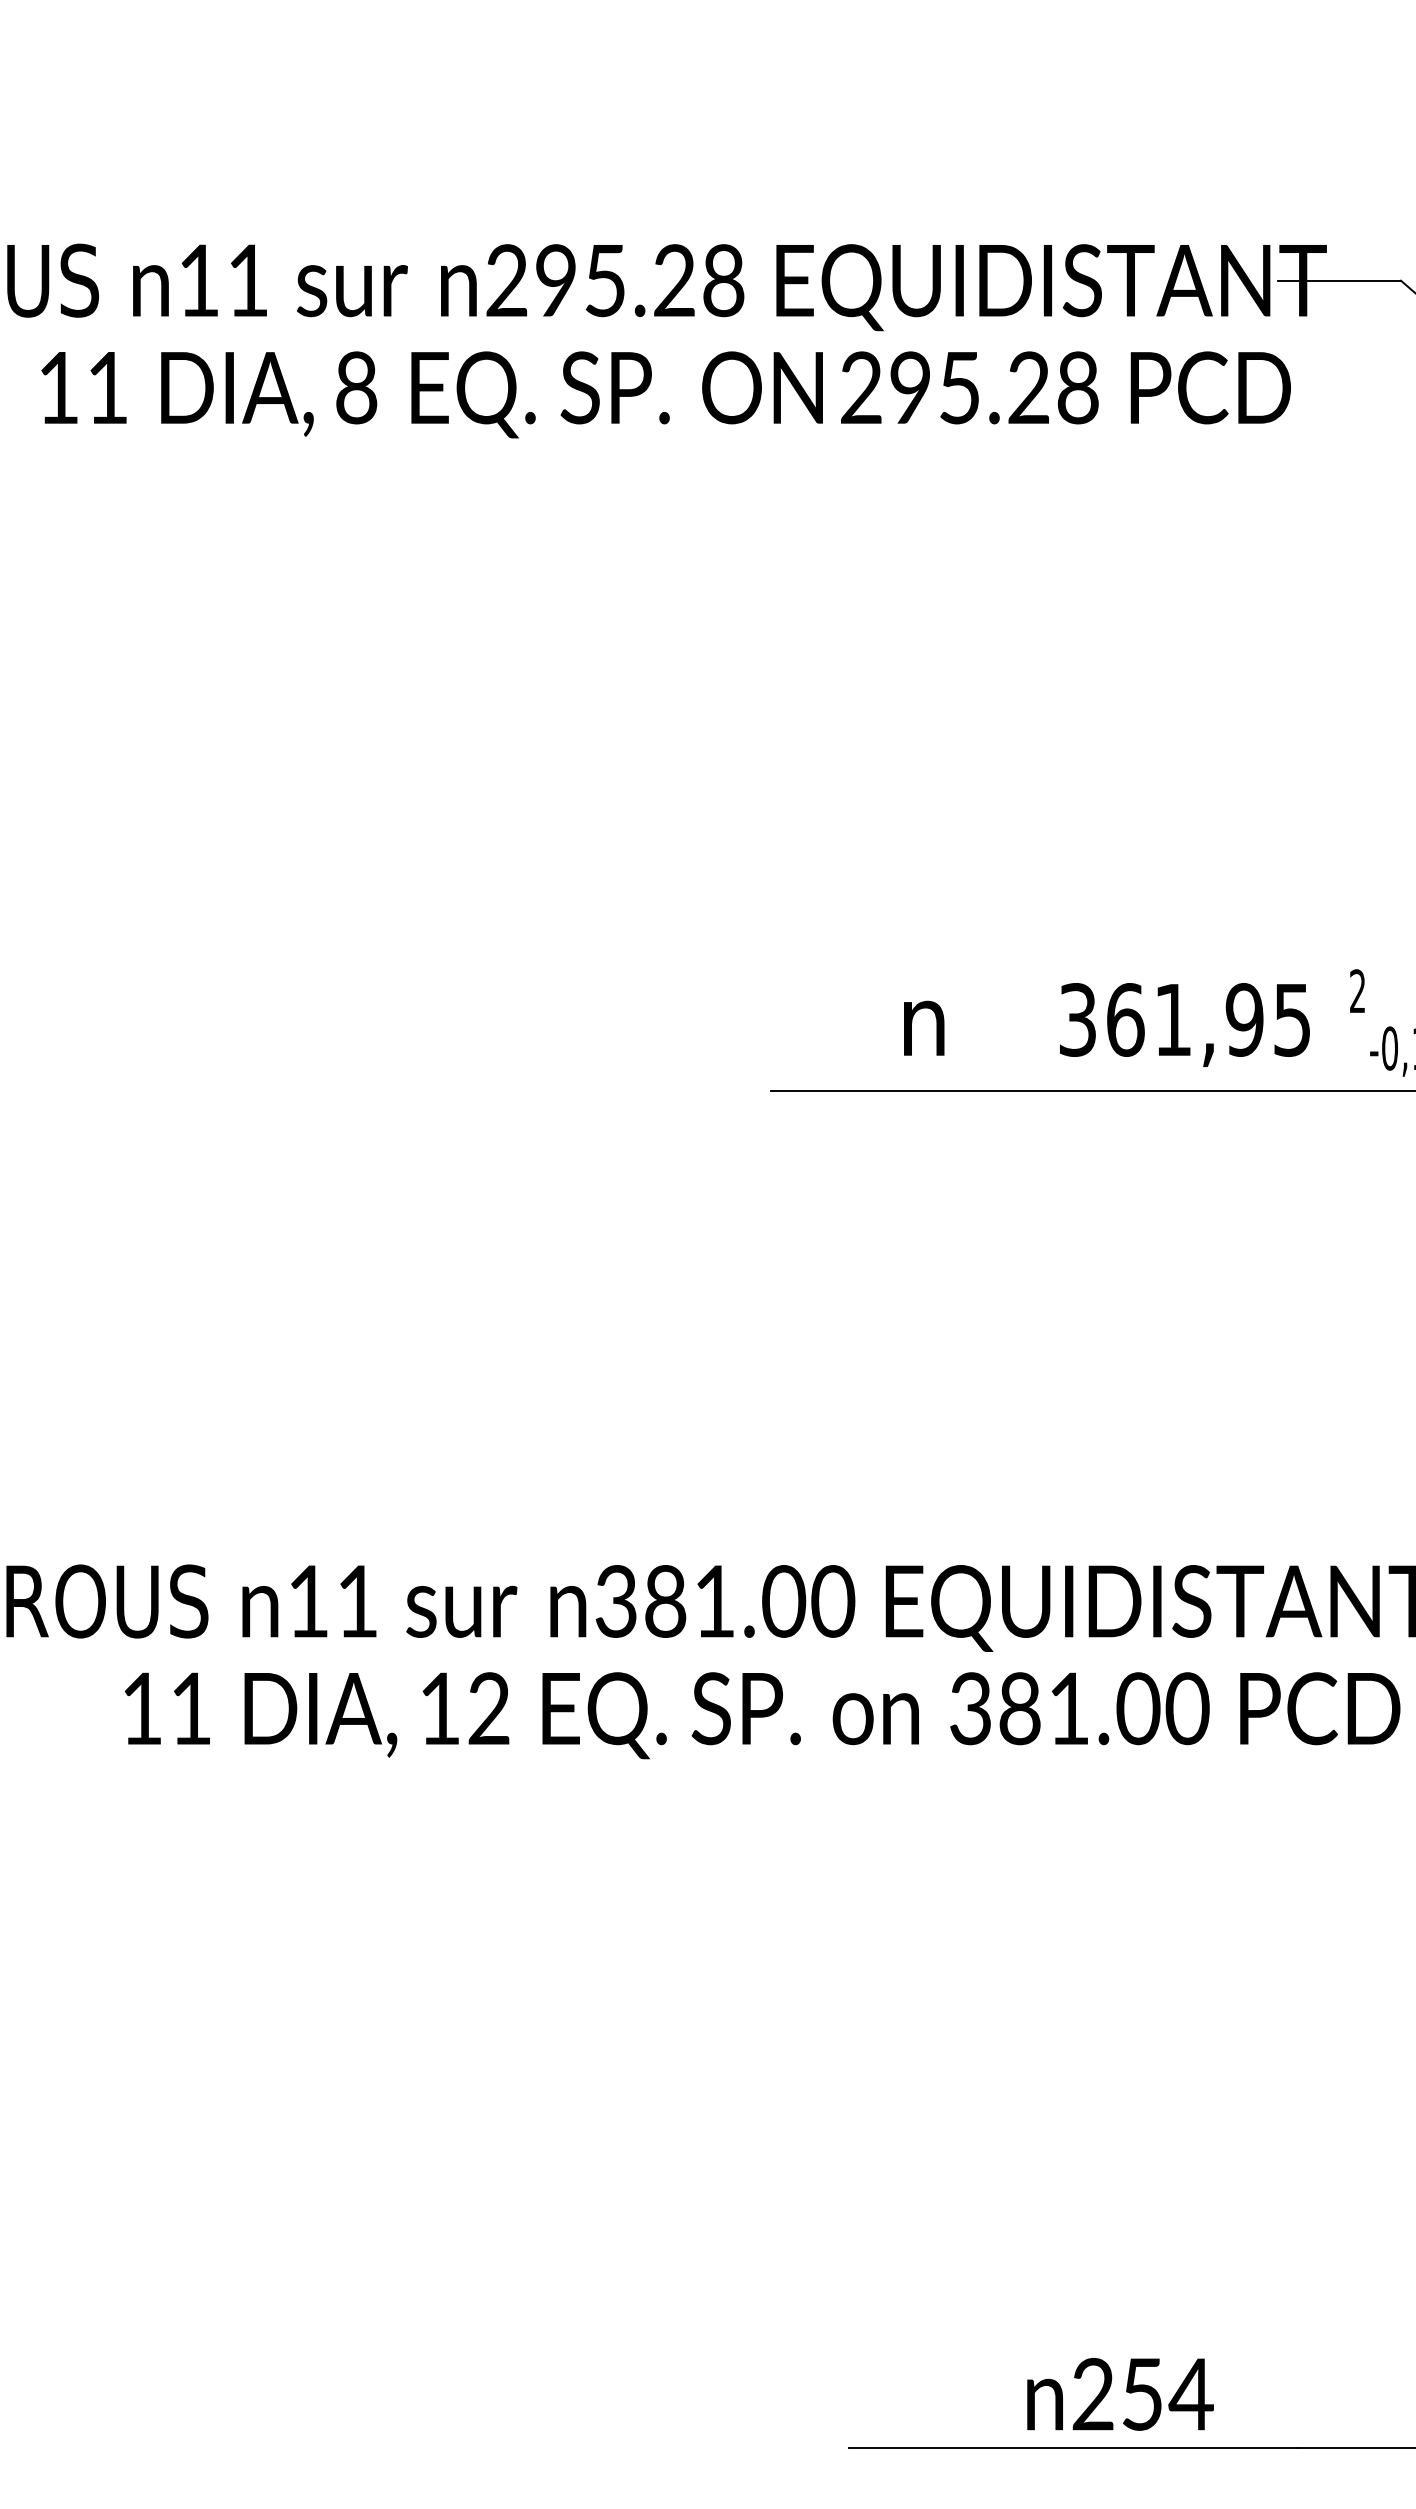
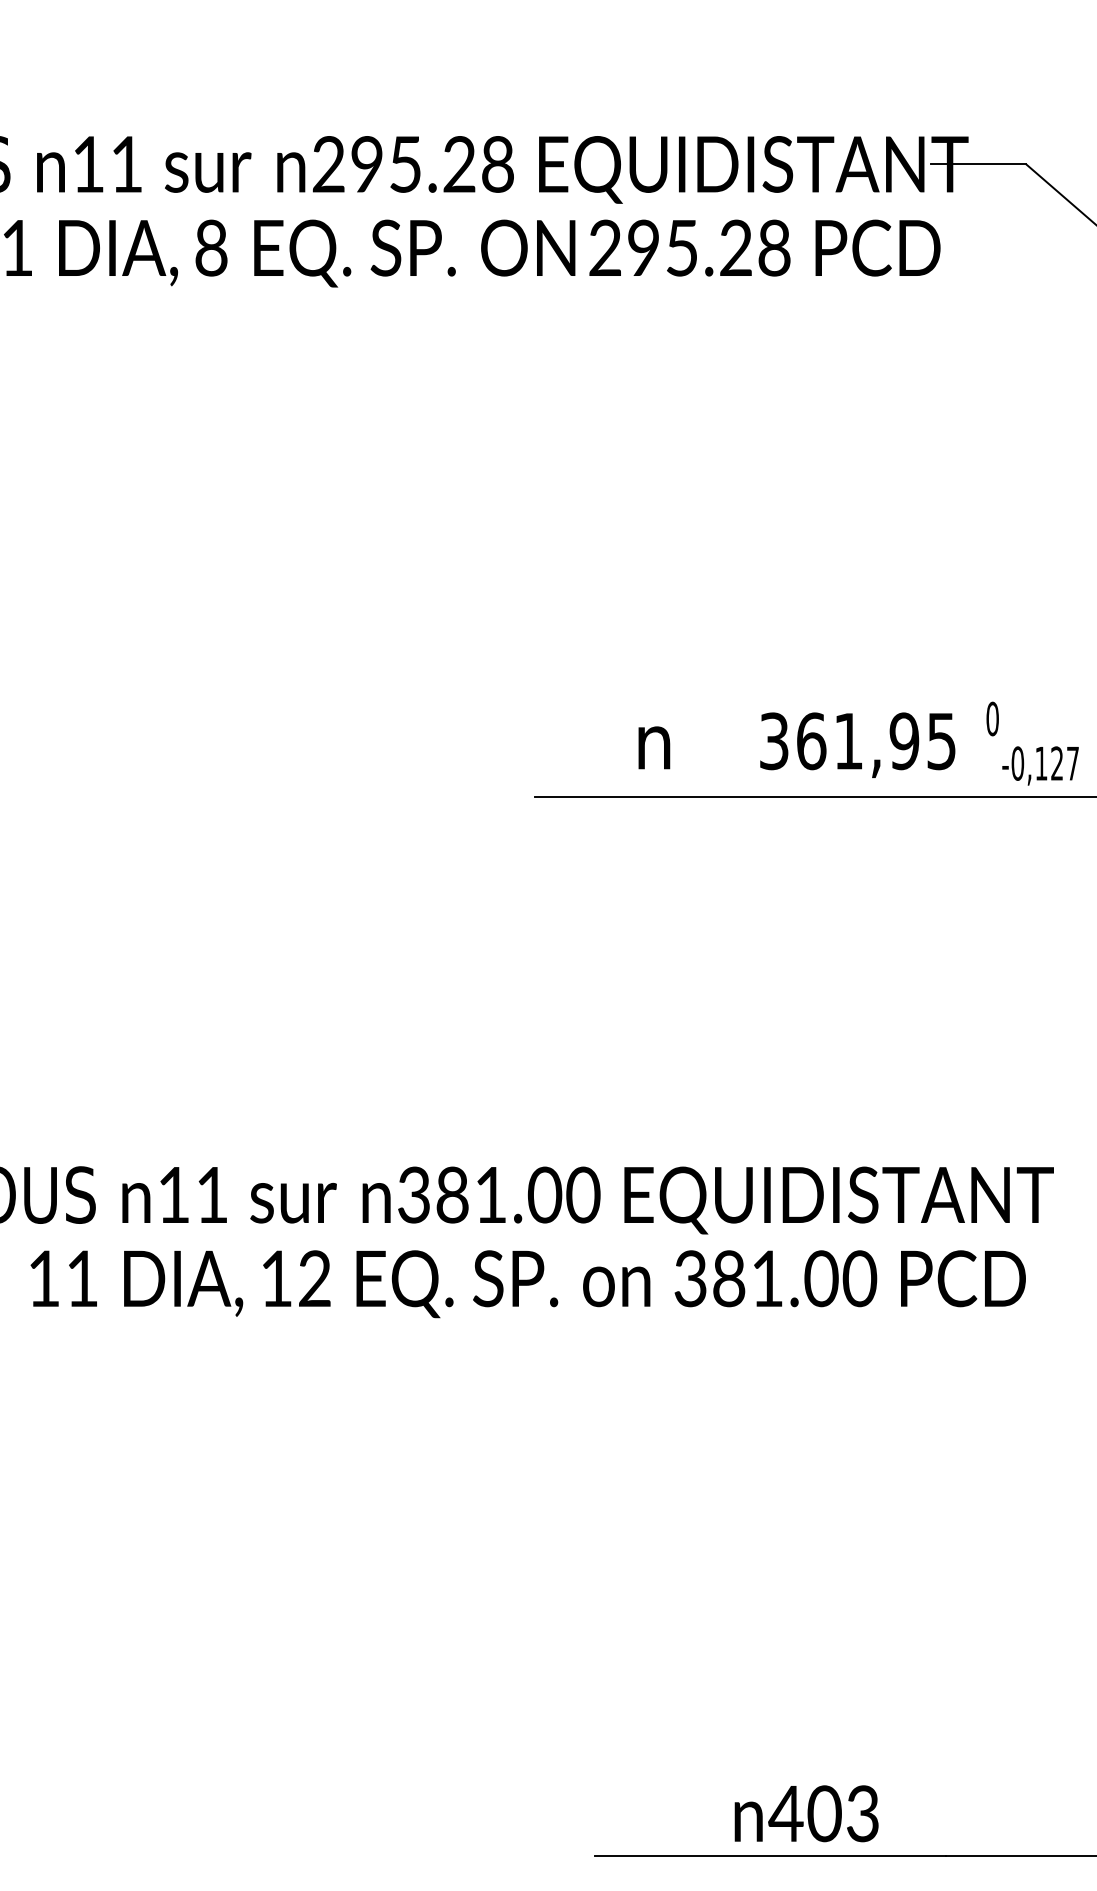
text: (1357, 991) -> (992, 719), 2 -> 0
text: (1141, 2393) -> (823, 1813), 254 -> 403

